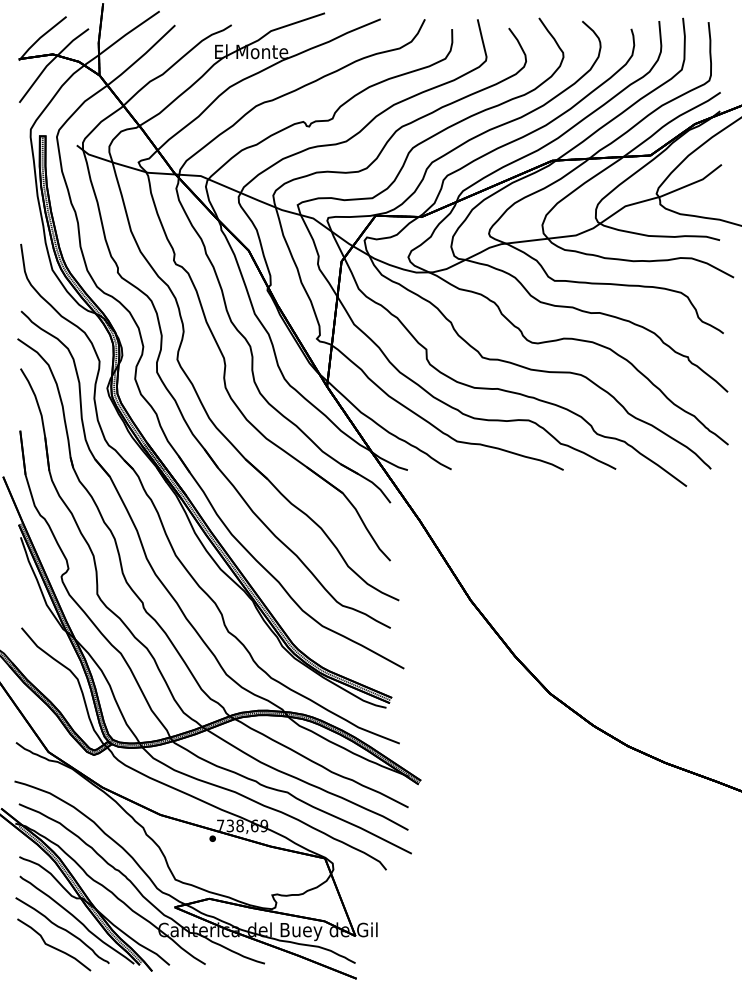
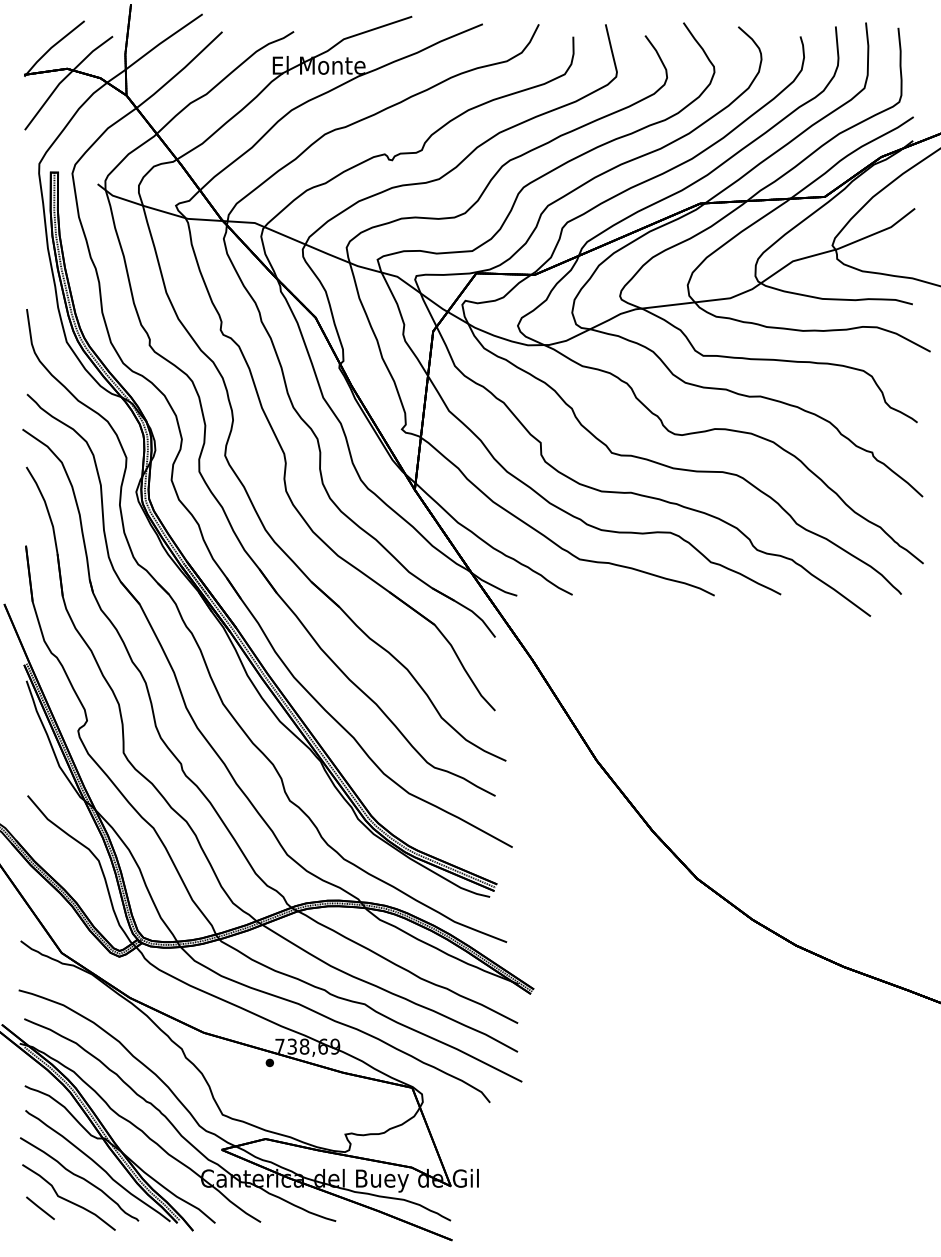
line: (31, 952) -> (40, 1207), added

